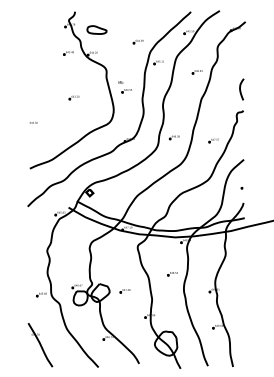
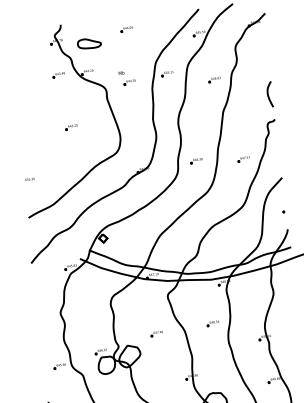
part: (137, 41) -> (125, 29), moved
part: (124, 87) -> (126, 78), moved
text: (33, 122) -> (29, 178), moved
part: (124, 291) -> (156, 334), moved

